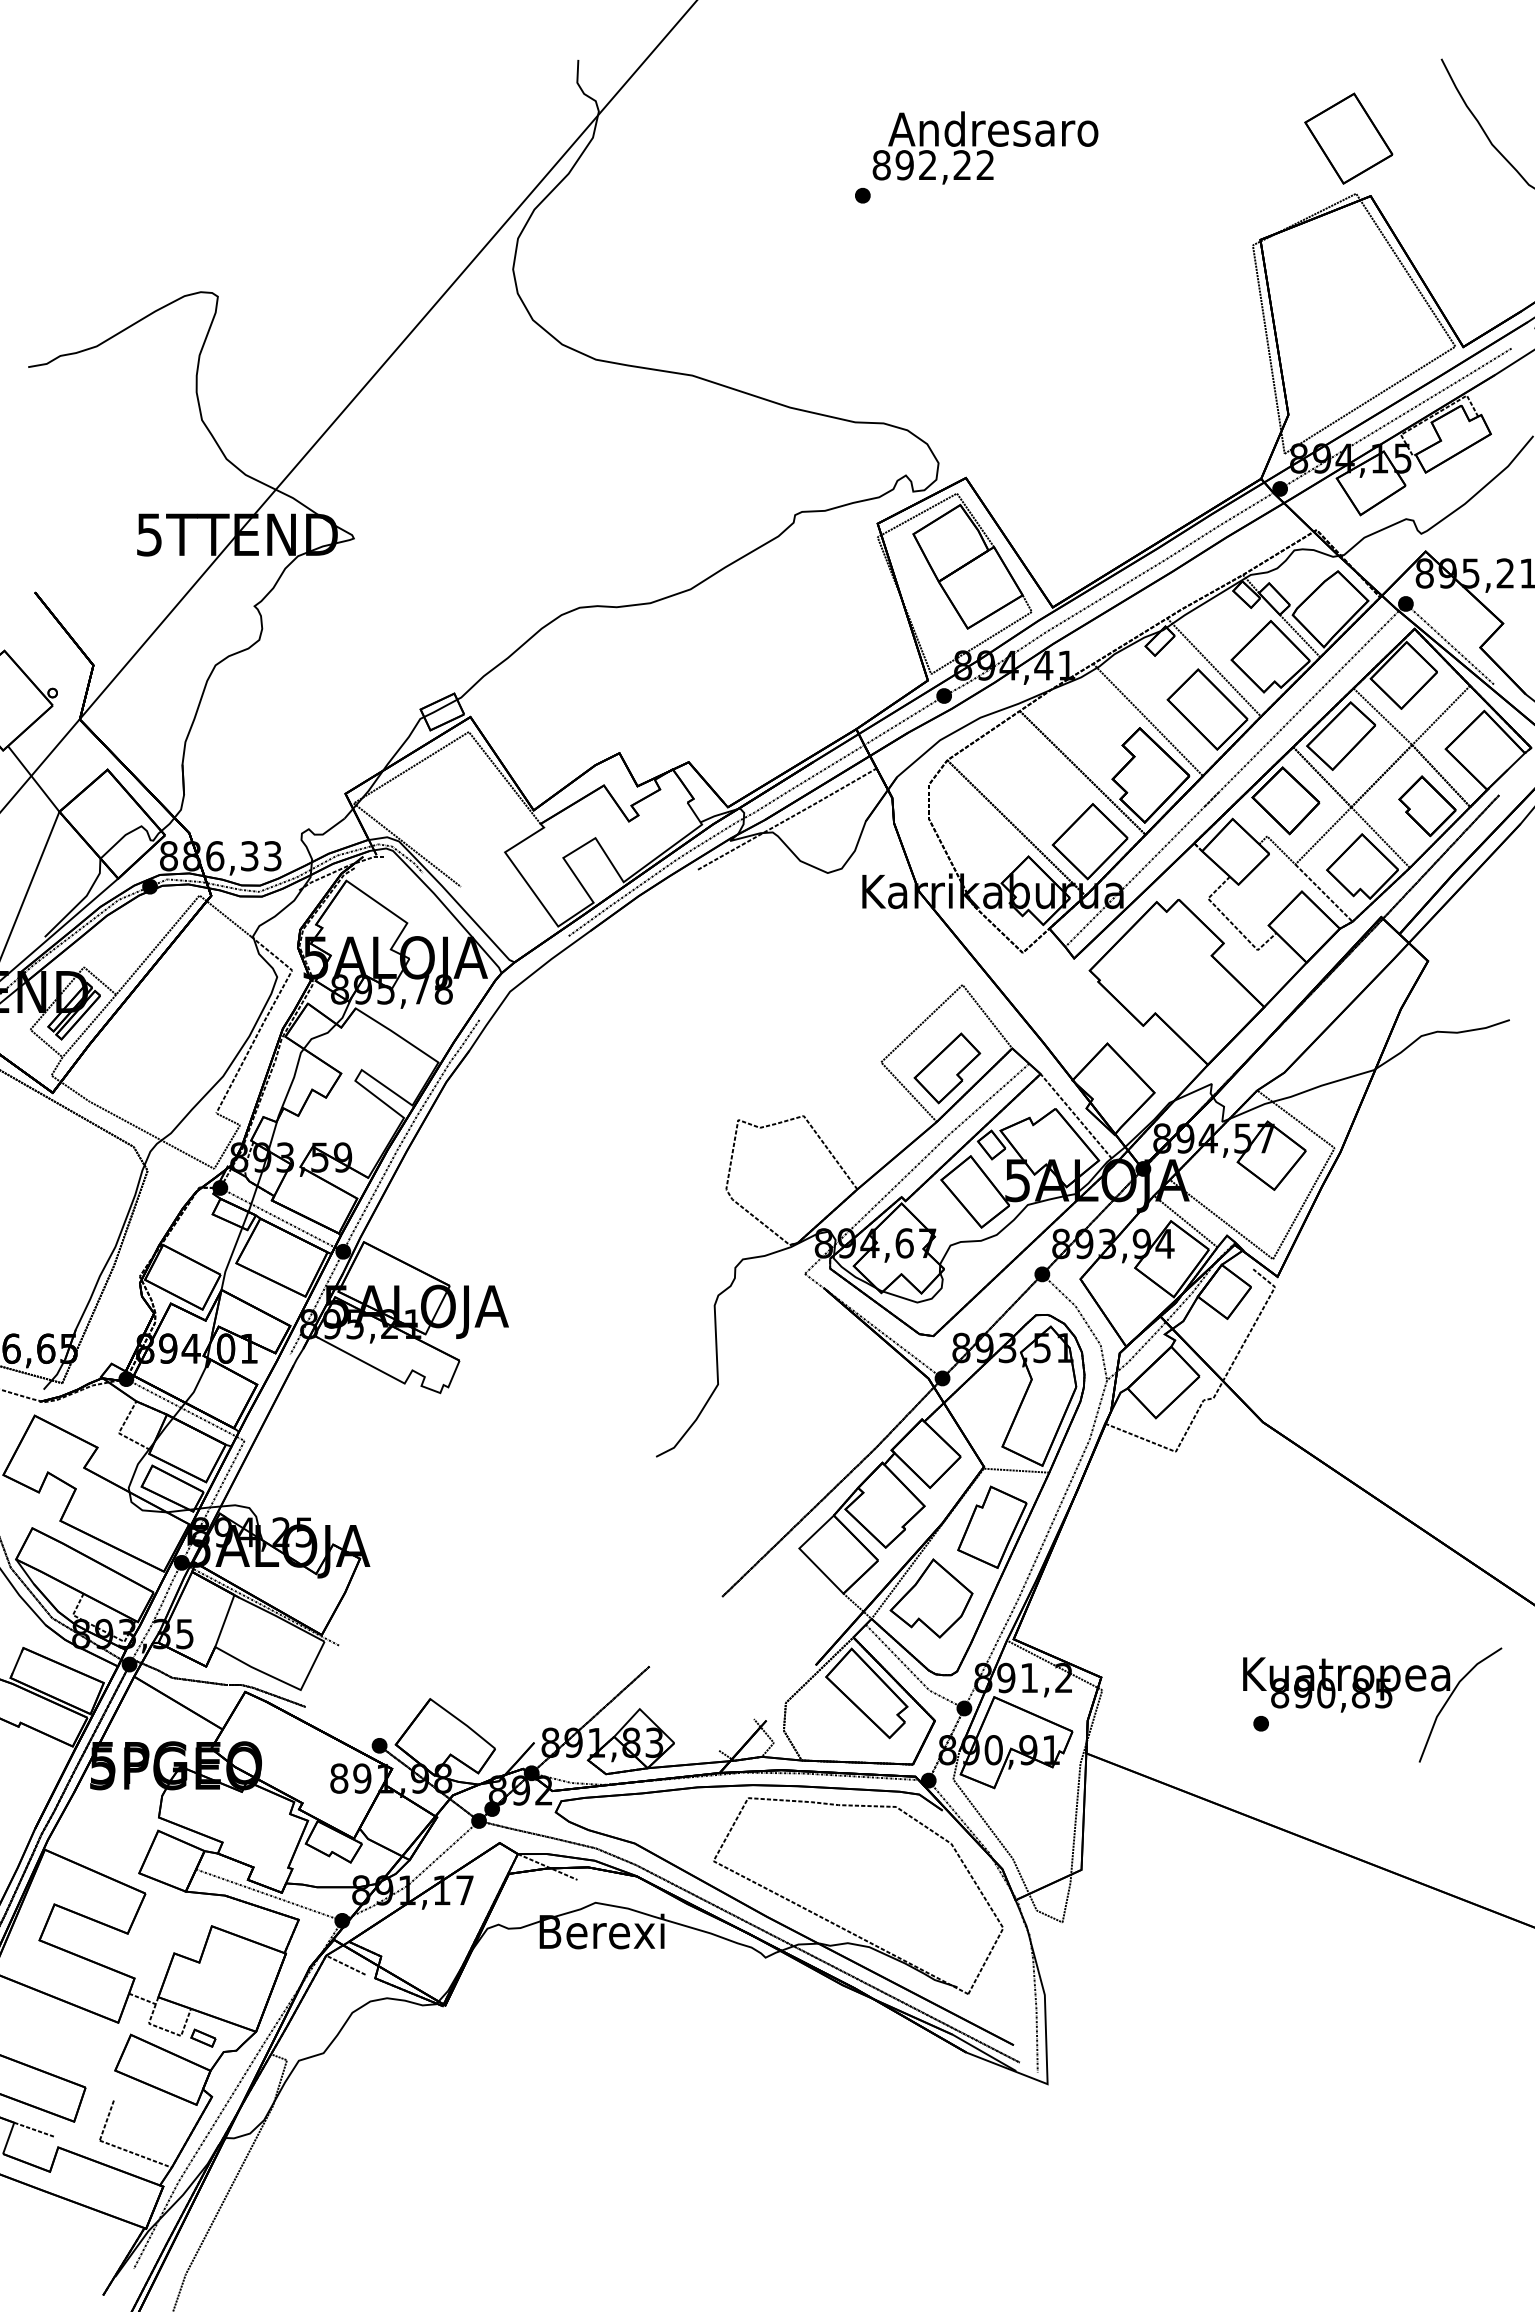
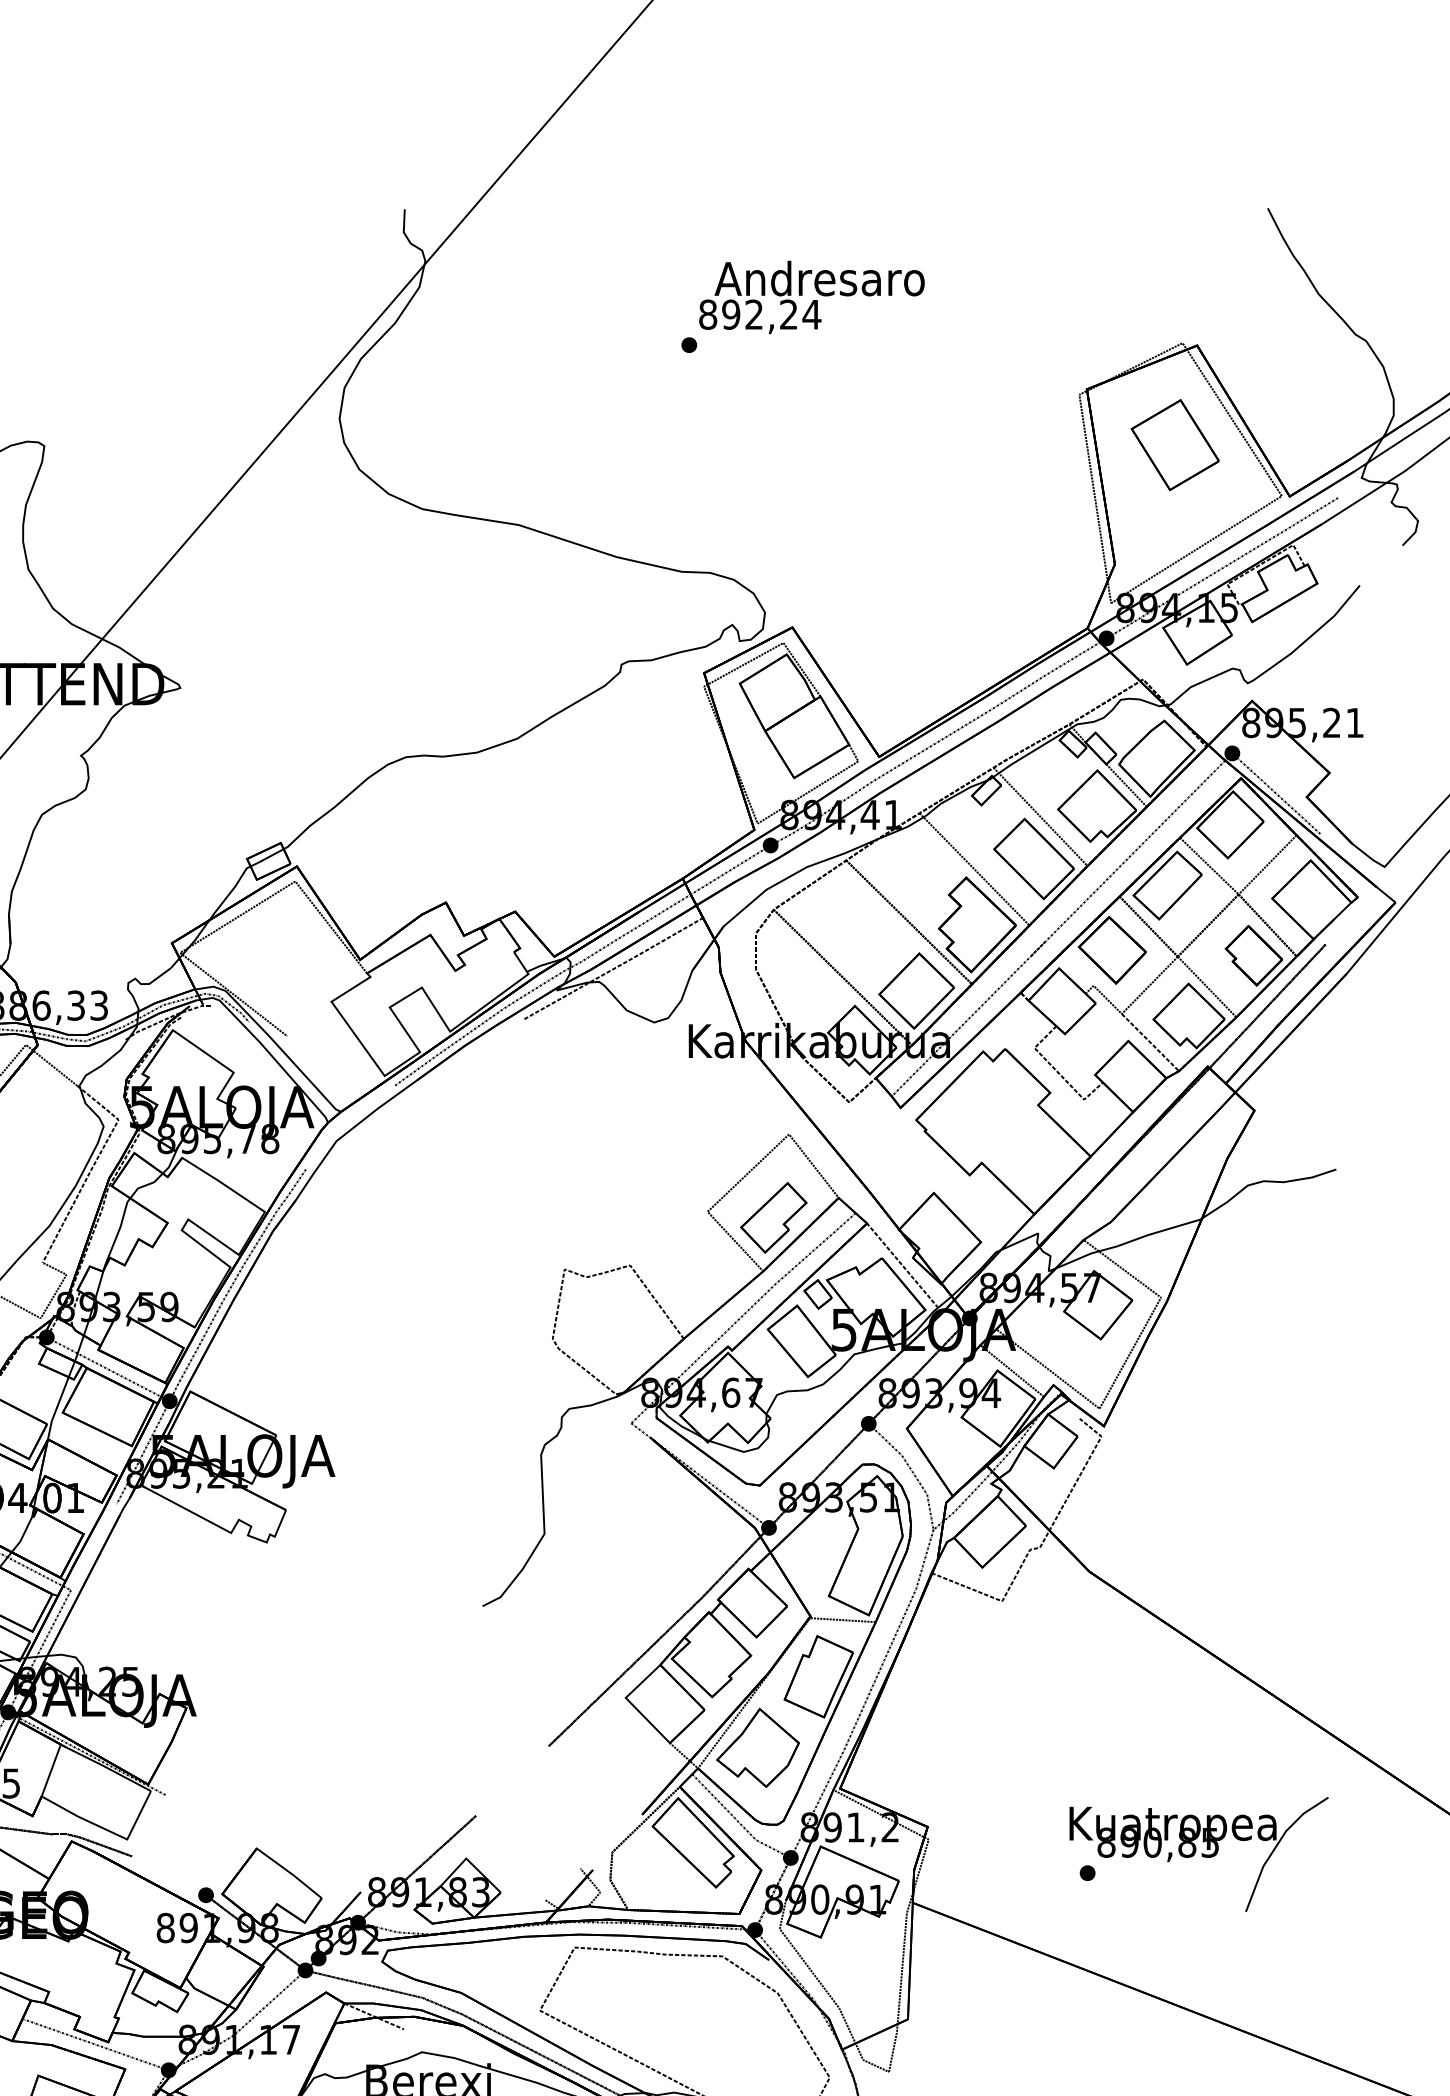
part: (1348, 138) -> (1174, 444), moved
text: (985, 164) -> (811, 313), 892,22 -> 892,24

